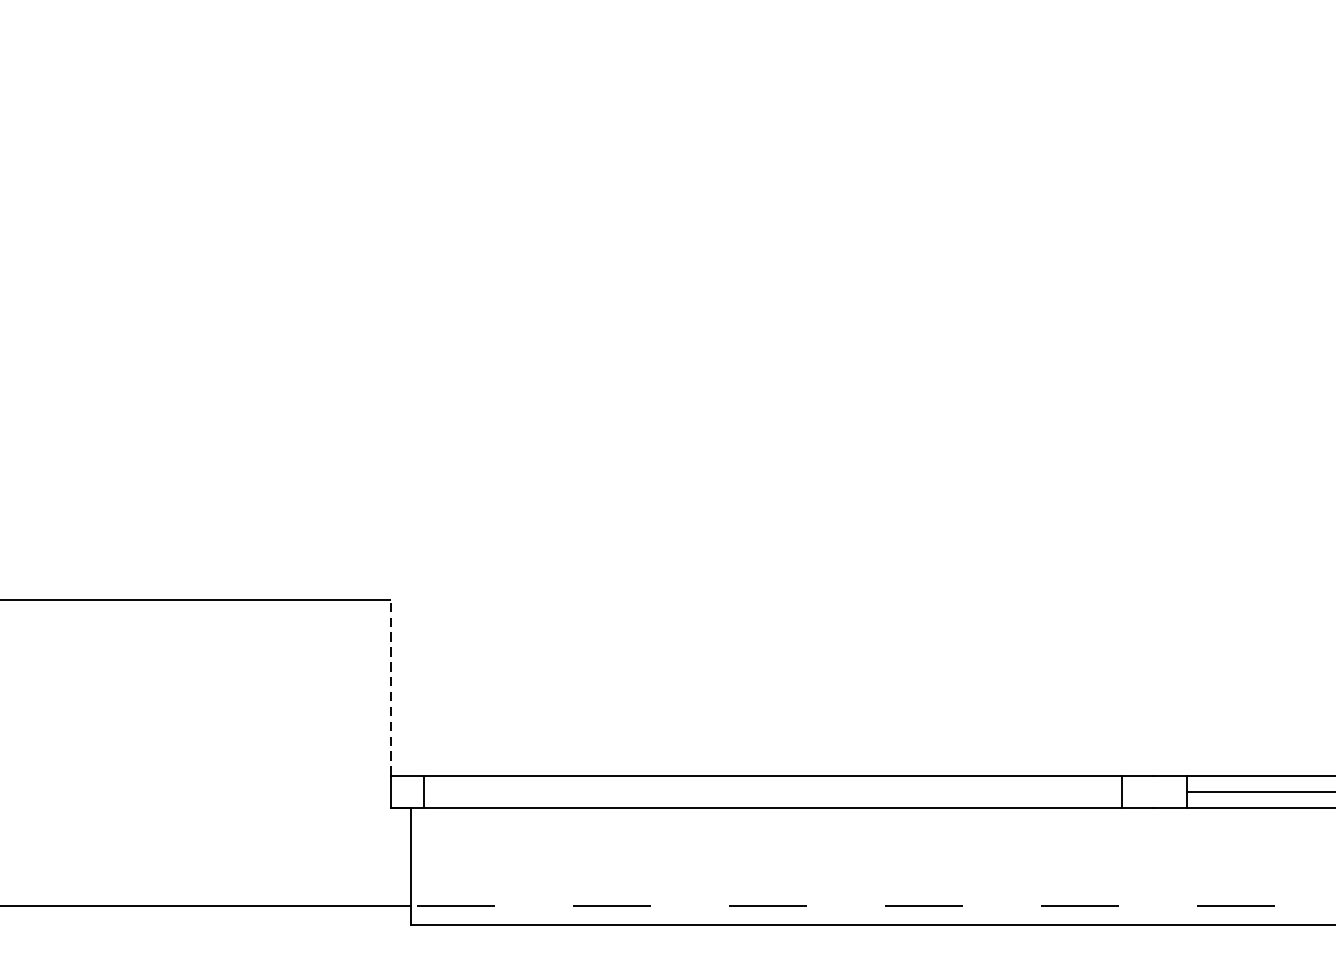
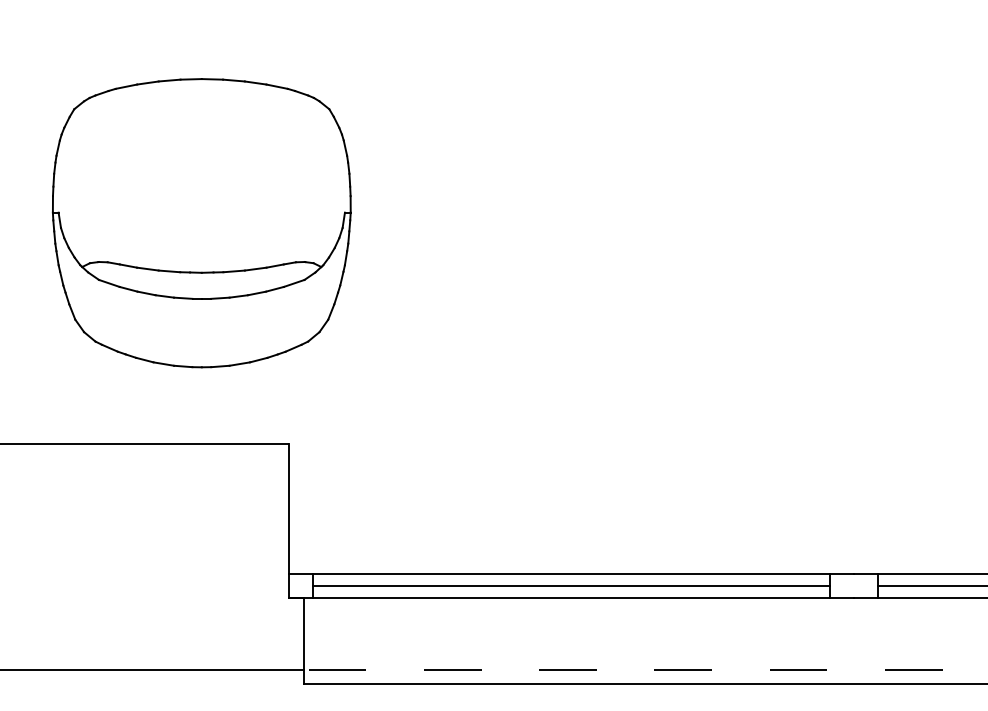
part: (272, 302) -> (201, 223), added
line: (391, 688) -> (289, 509), dashed -> solid
line: (772, 791) -> (571, 585), added

